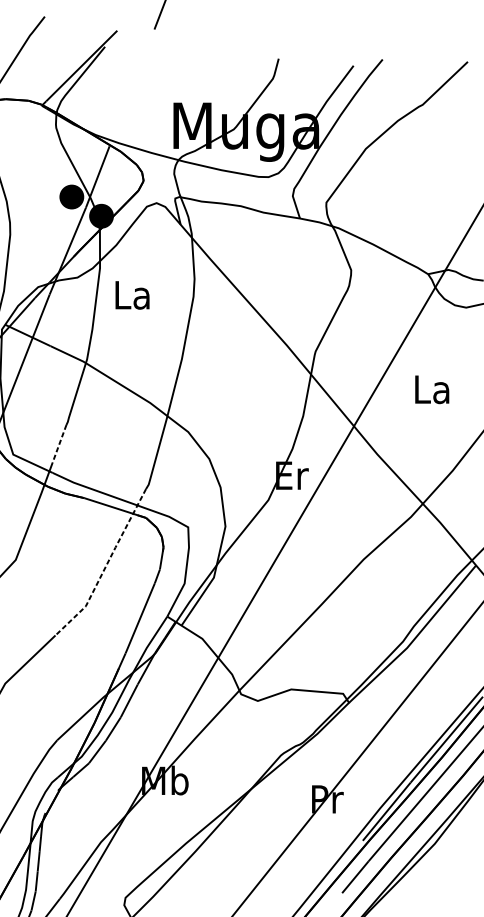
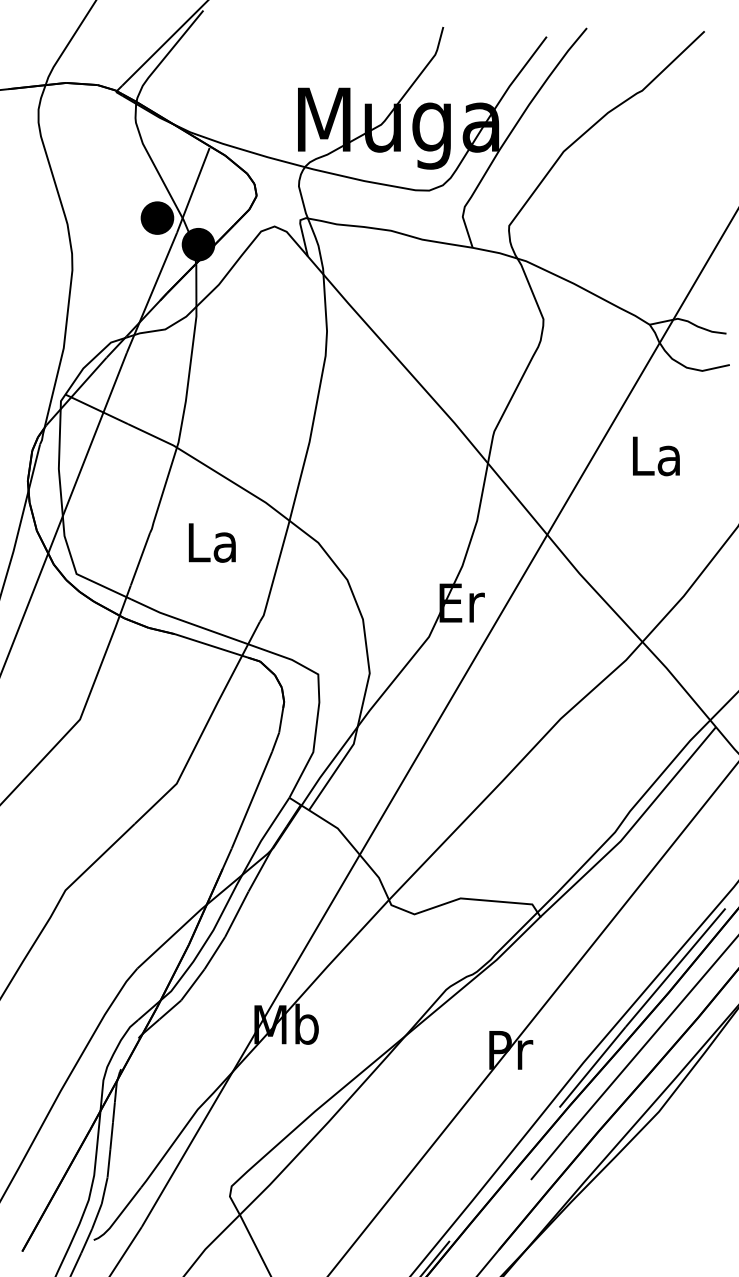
text: (131, 295) -> (211, 542), moved
text: (432, 389) -> (656, 456), moved
line: (59, 444) -> (140, 559), dashed -> solid
line: (105, 566) -> (204, 728), dashed -> solid

